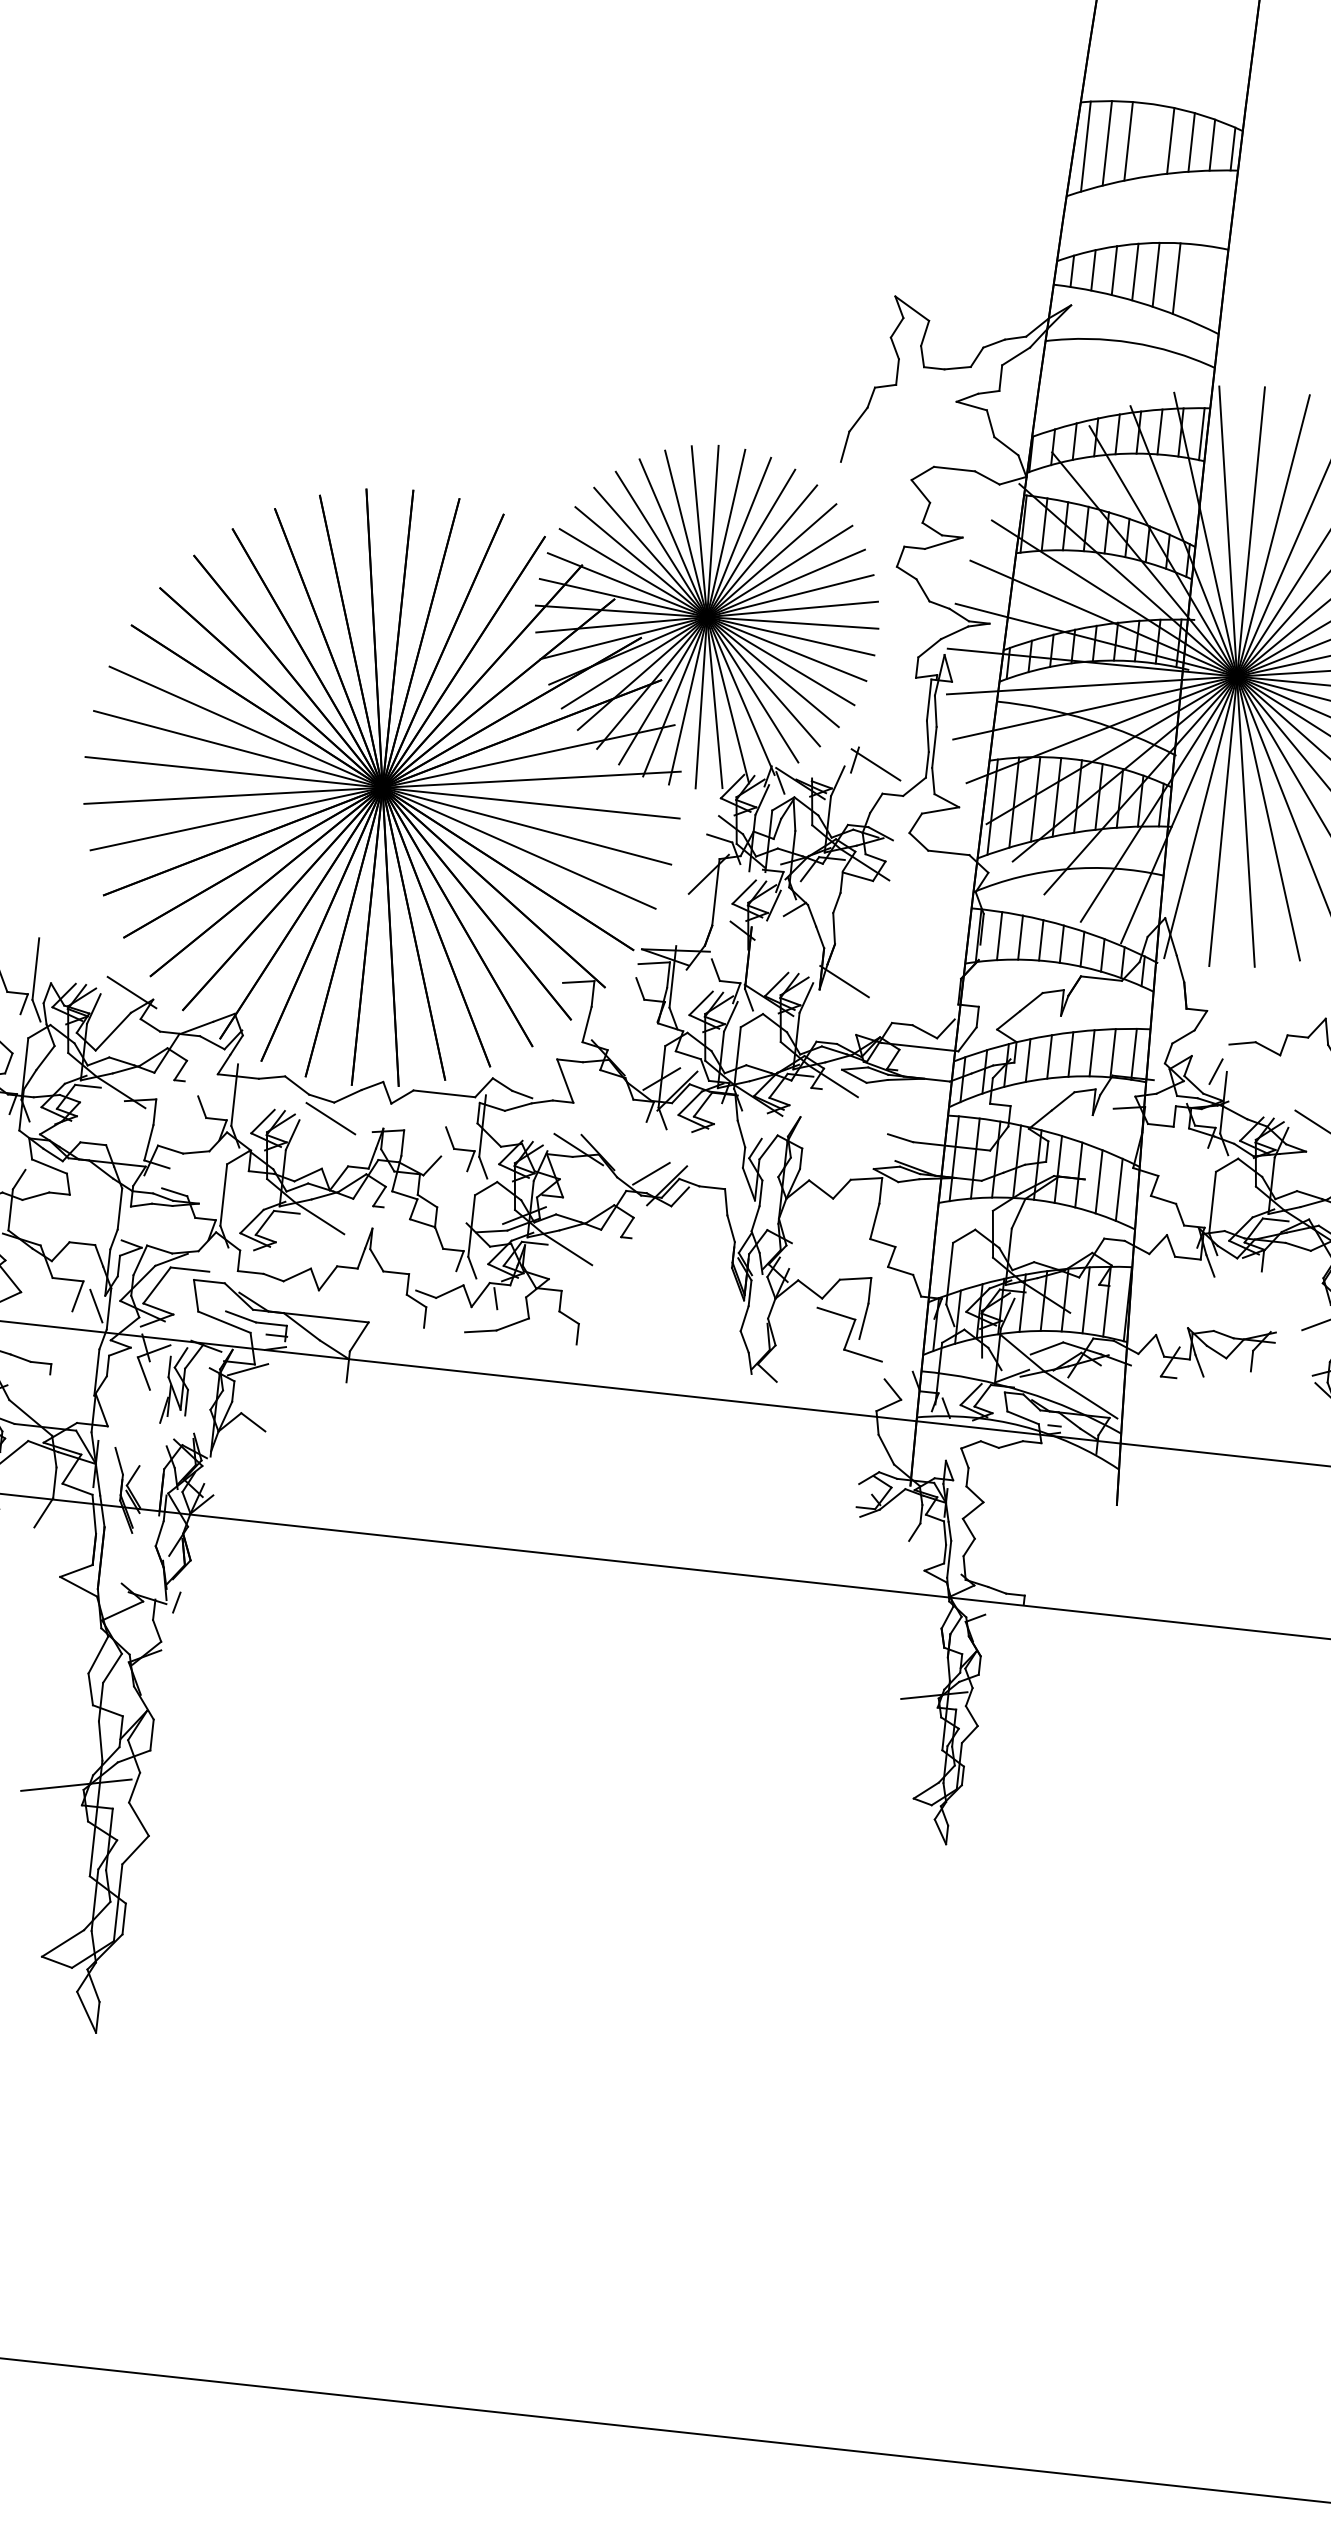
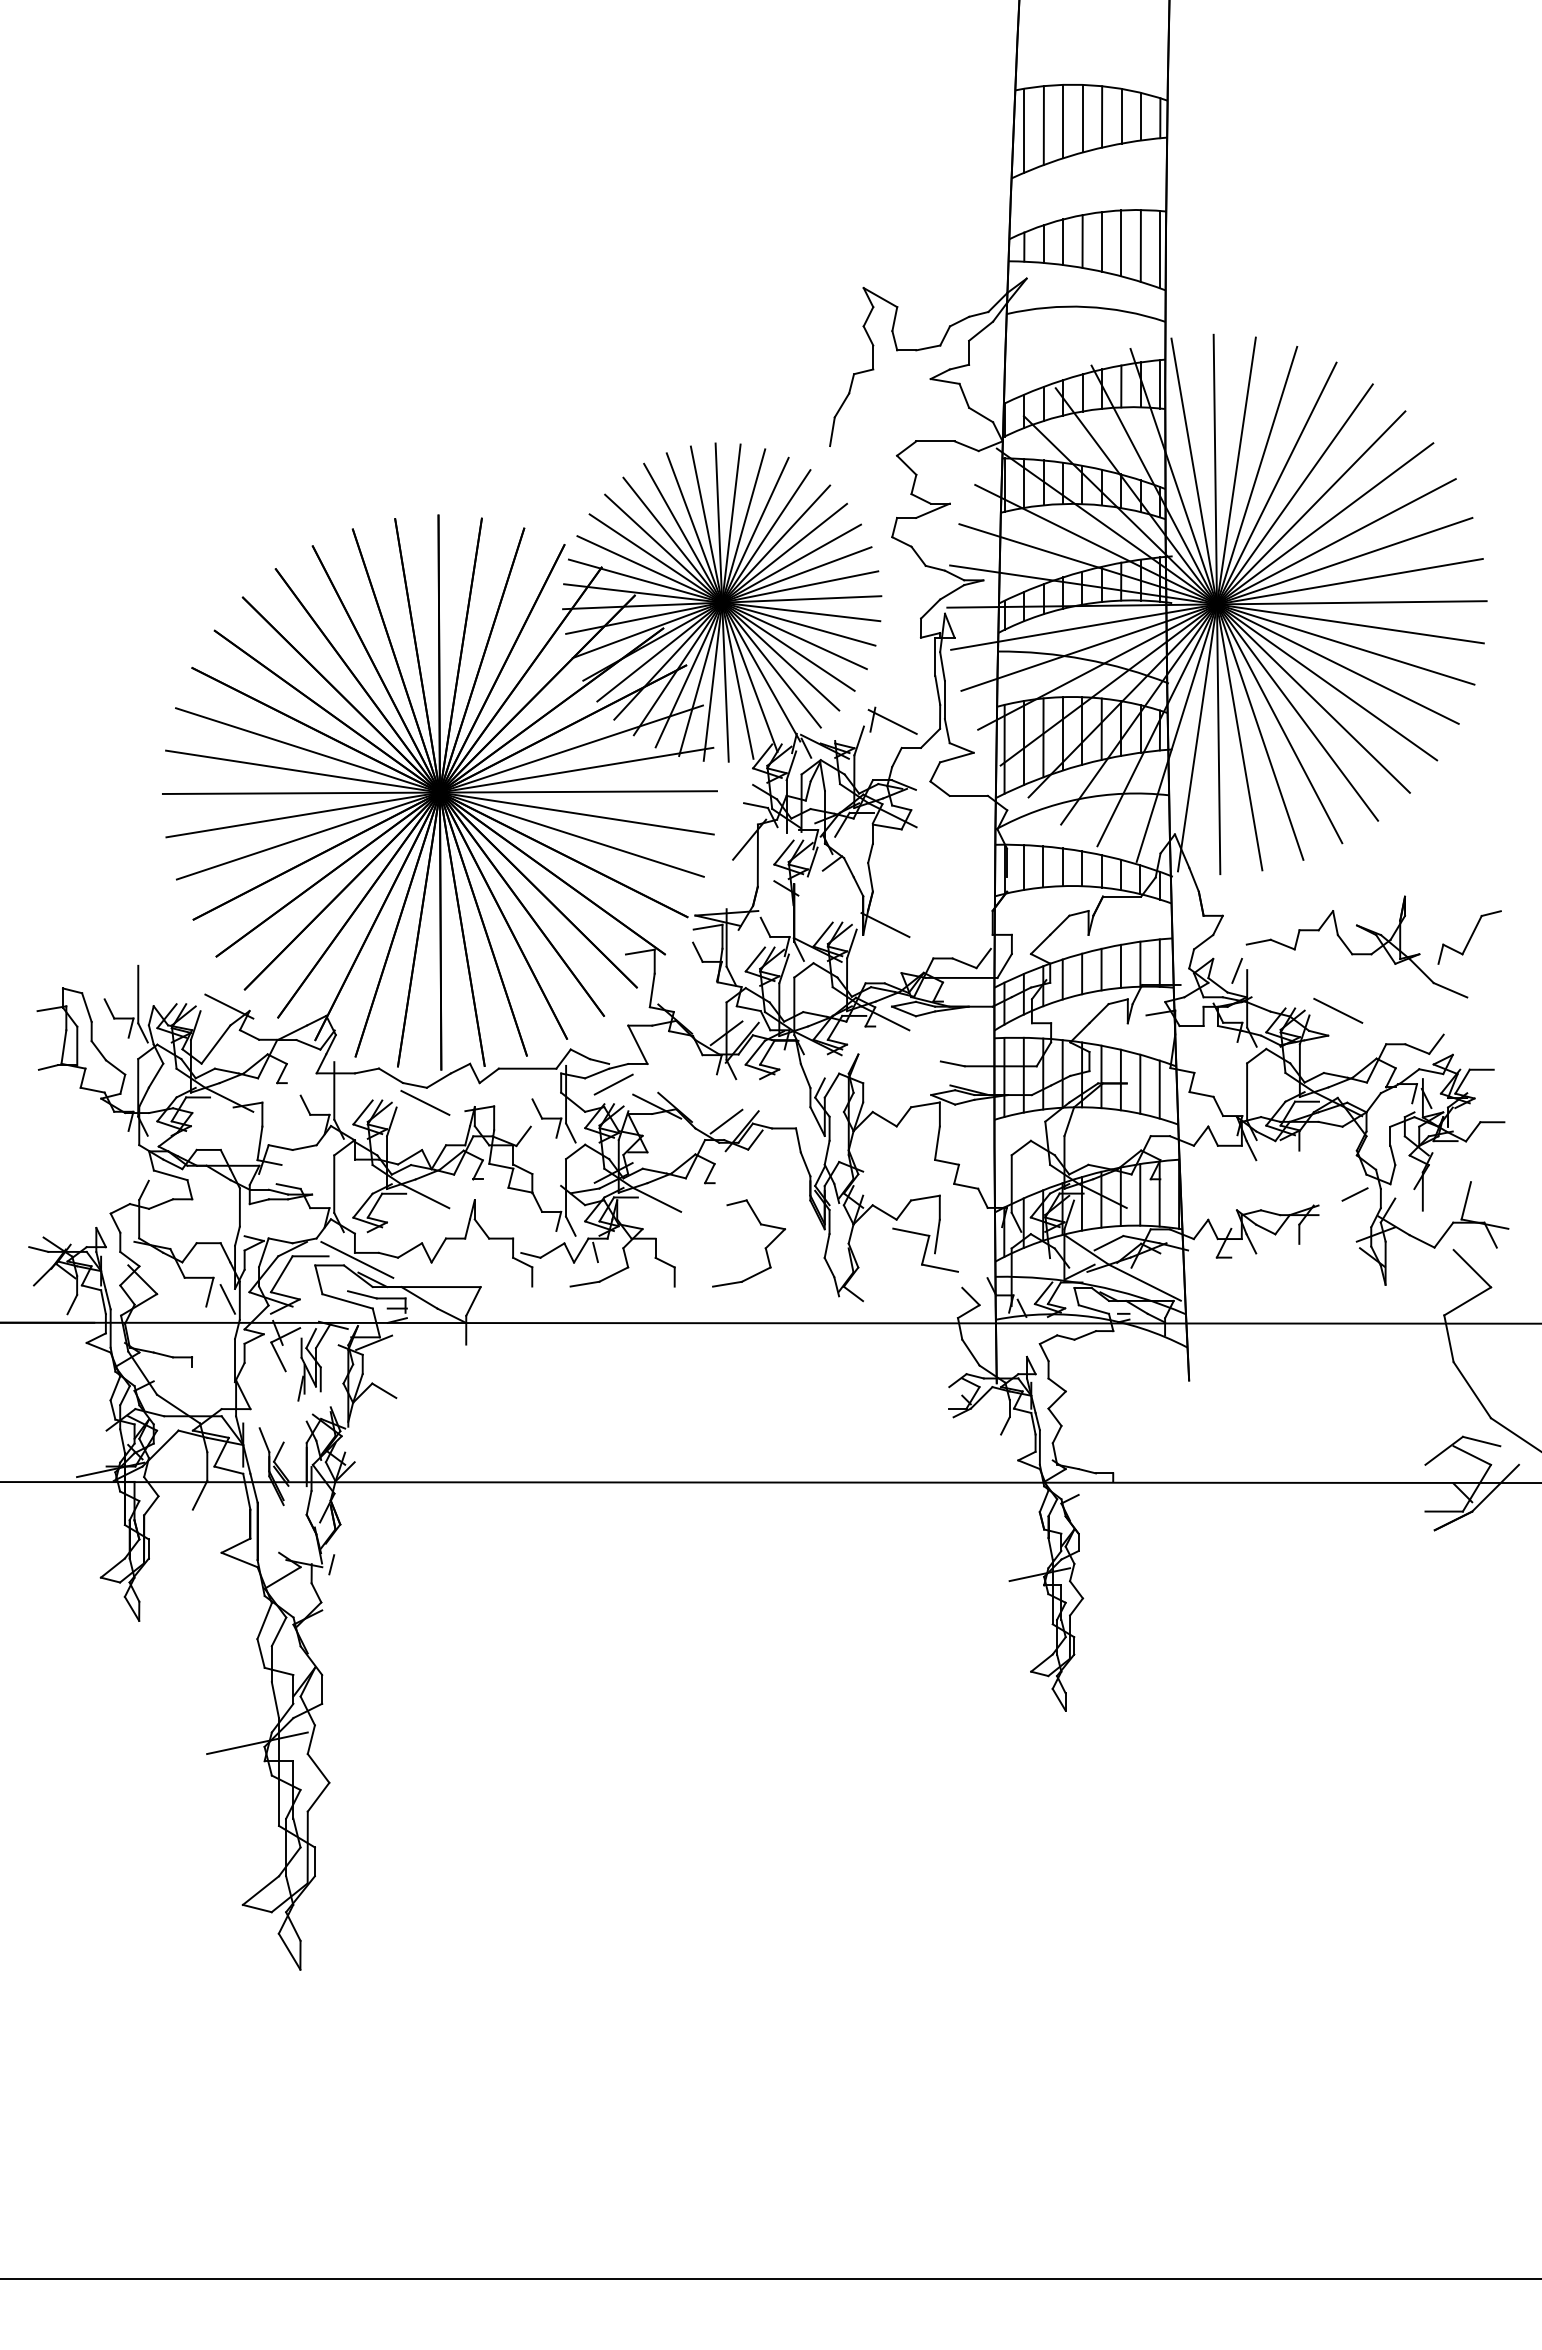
line: (1149, 140) -> (1082, 118), added
line: (1196, 283) -> (1140, 245), added
line: (1217, 289) -> (1160, 249), added
line: (534, 1120) -> (613, 1084), added
line: (239, 1278) -> (357, 1259), added
part: (677, 1313) -> (764, 1247), added

